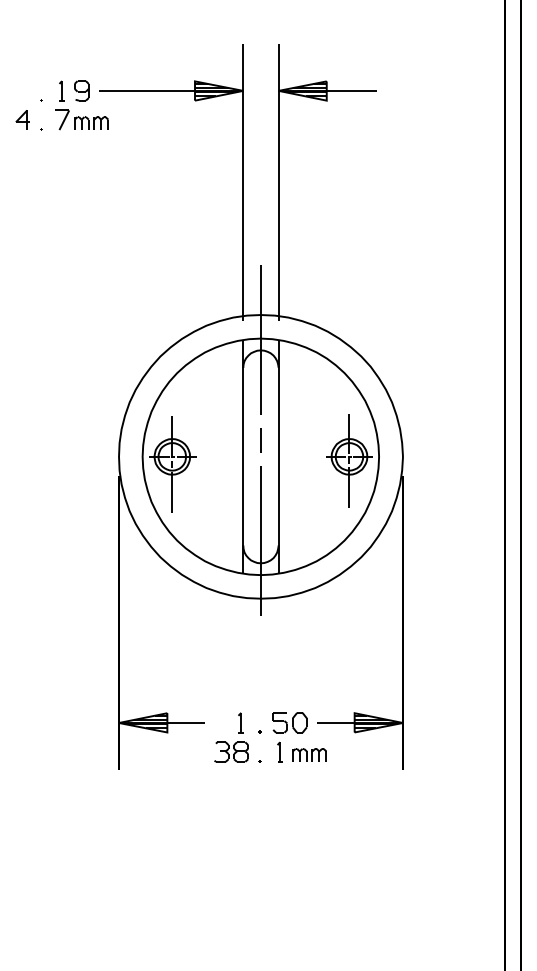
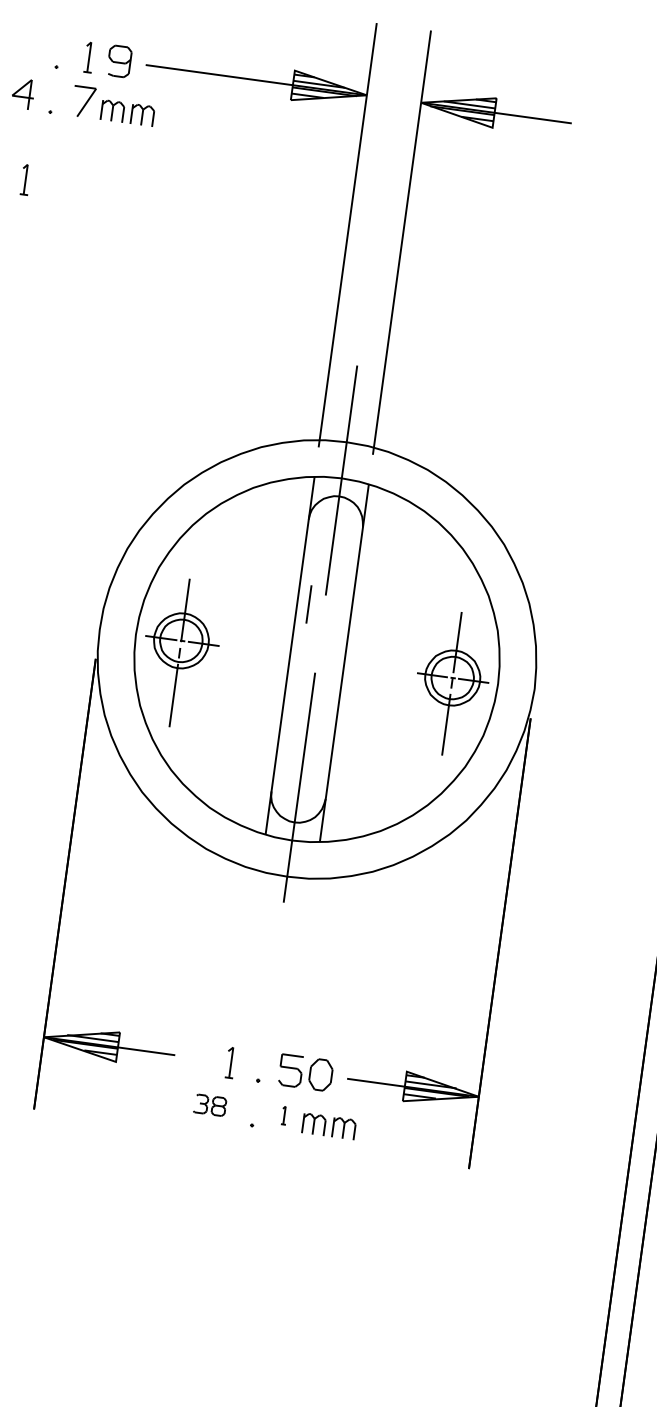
part: (31, 174) -> (24, 178), added
line: (260, 440) -> (308, 604), moved
part: (231, 751) -> (210, 1104), size x0.6
part: (279, 751) -> (283, 1114), size x0.6

